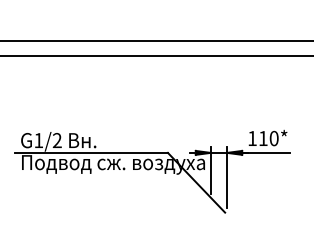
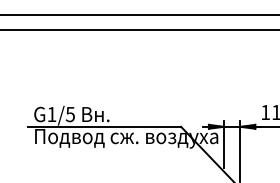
text: (56, 140) -> (69, 114), G1/2 -> G1/5

